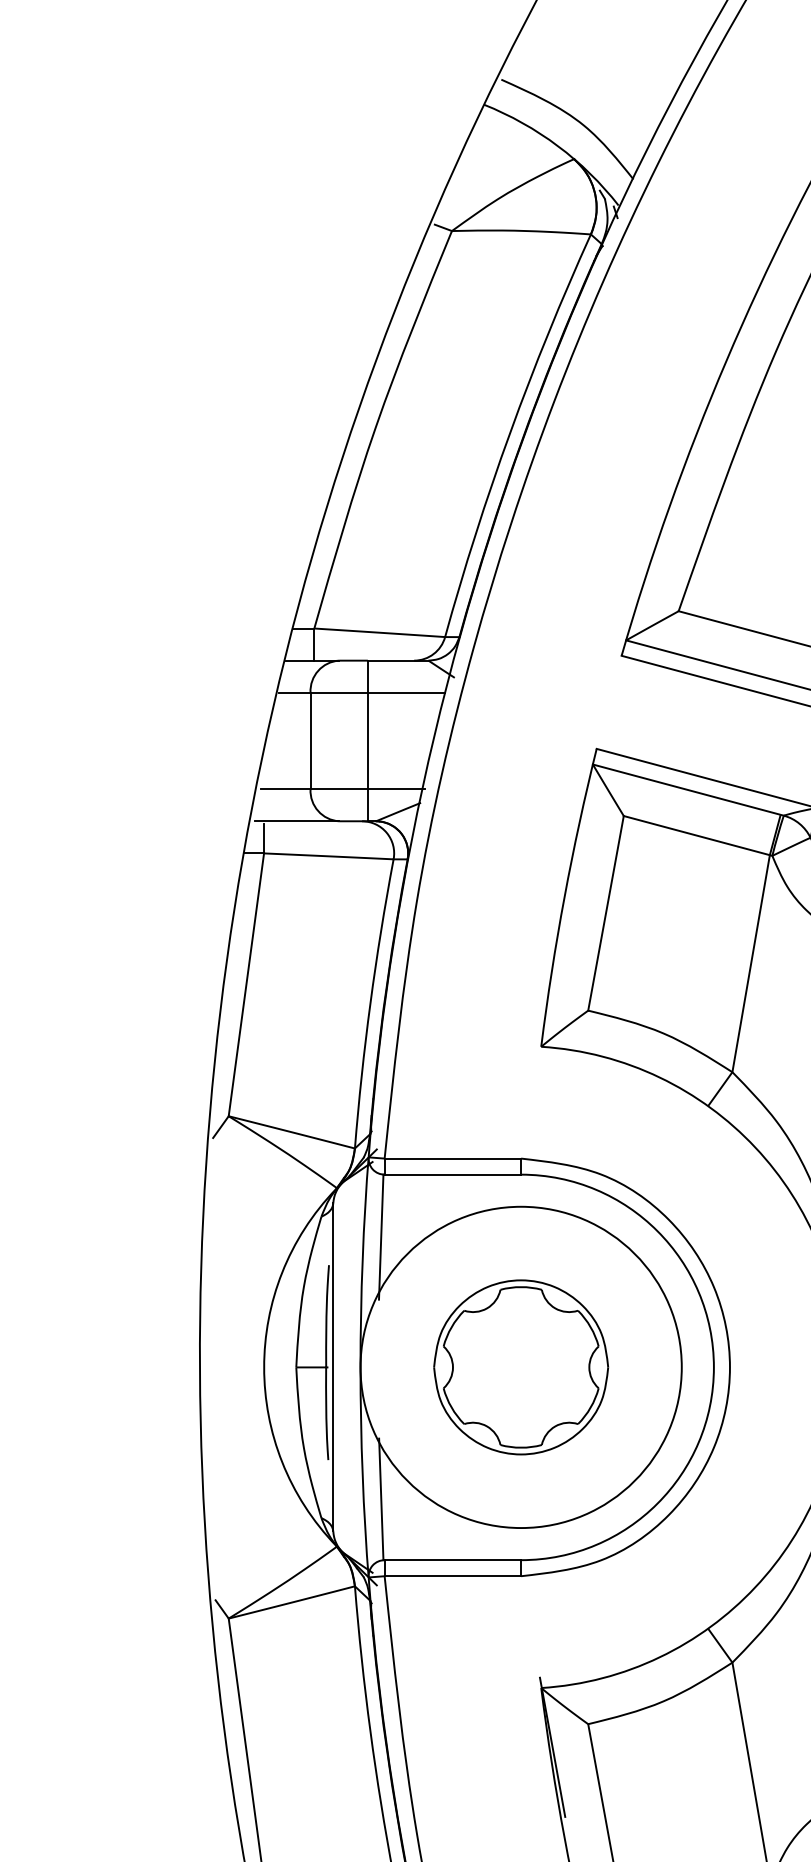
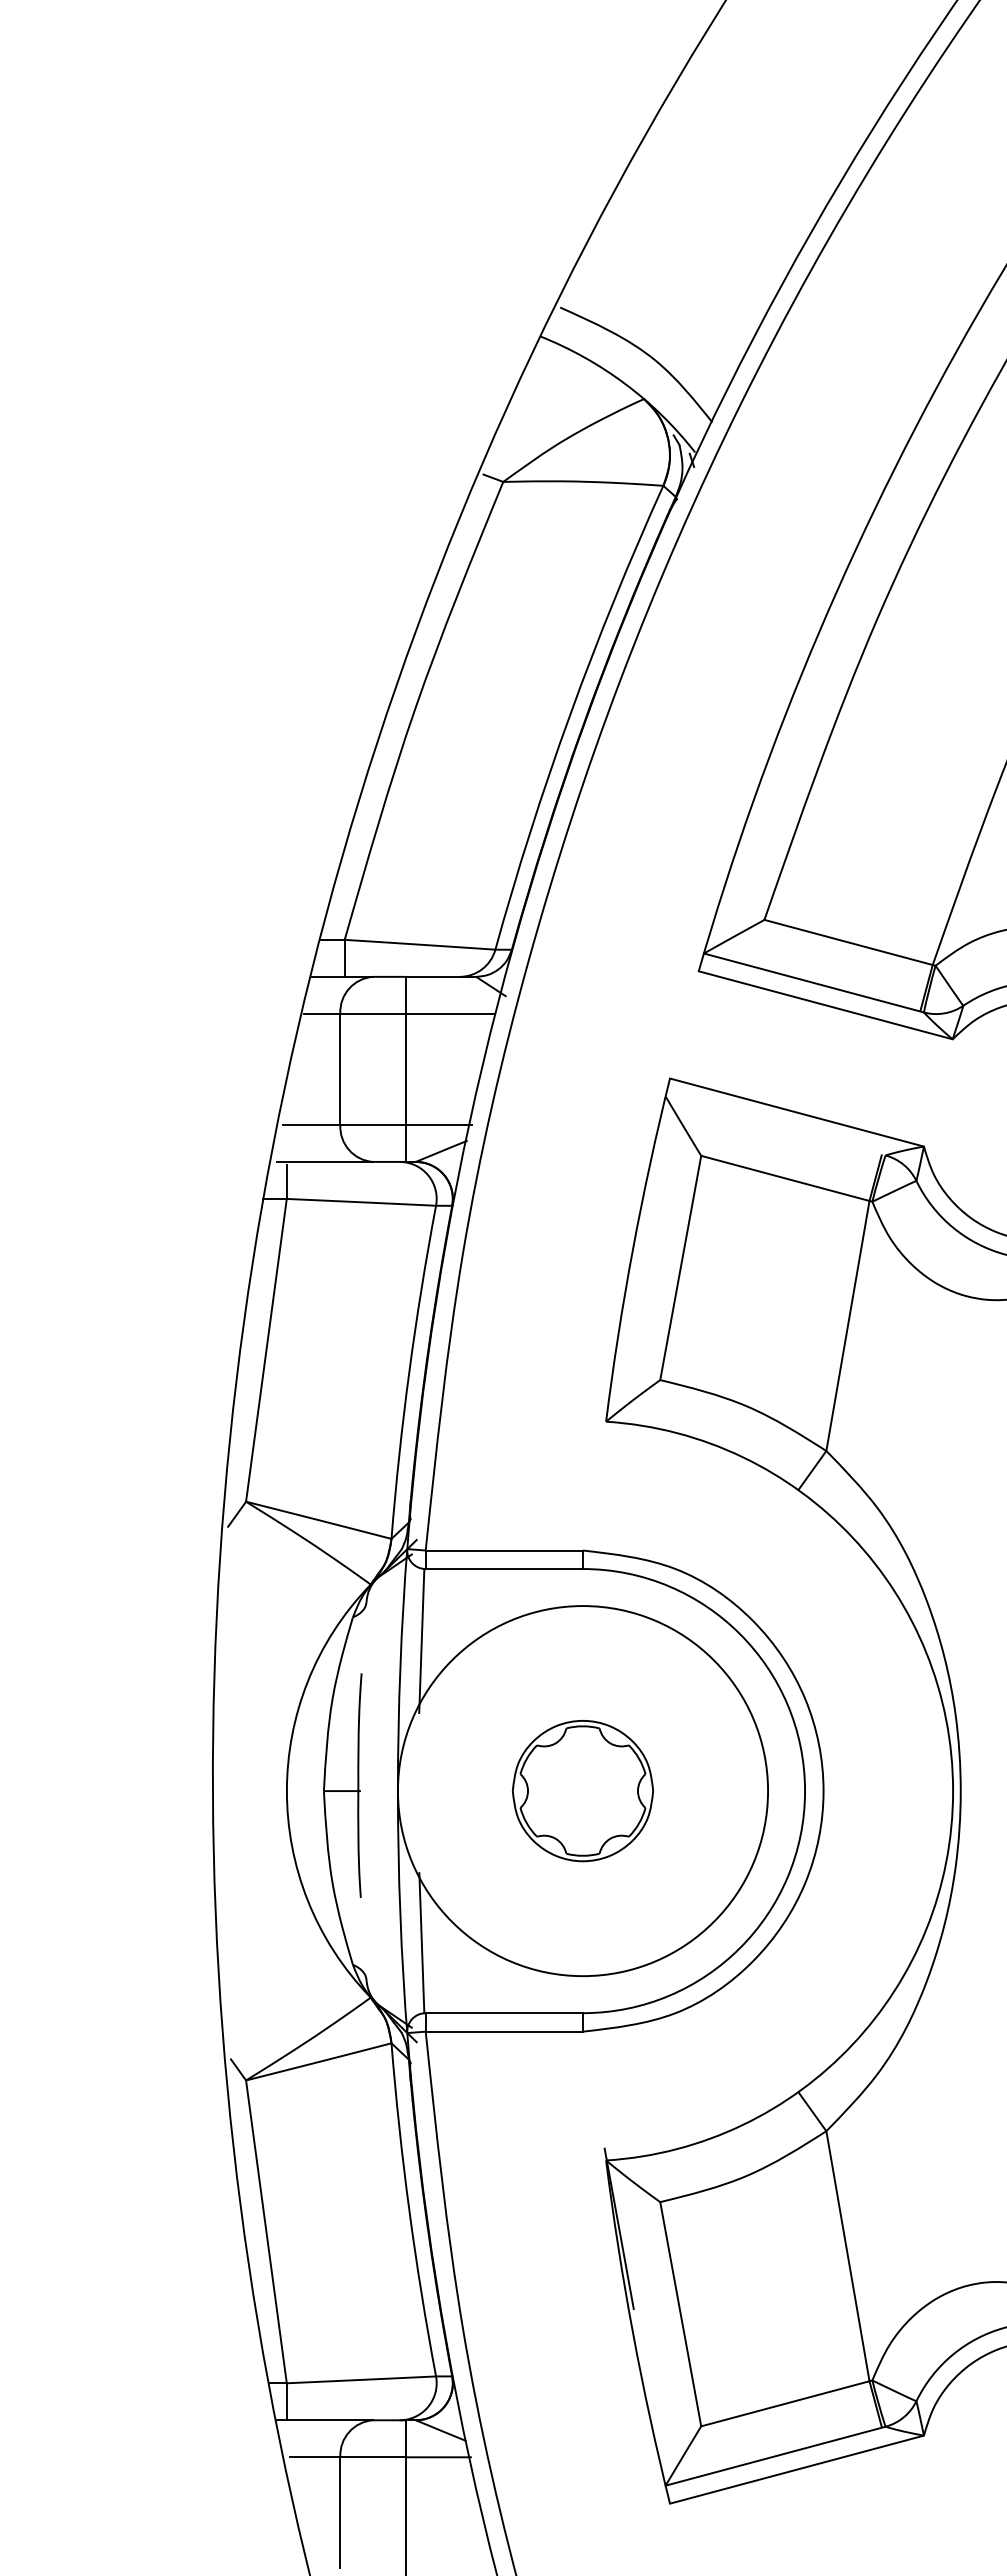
line: (688, 789) -> (775, 1125), removed
part: (520, 1366) -> (582, 1790), size x0.7
line: (333, 1367) -> (366, 1791), removed

